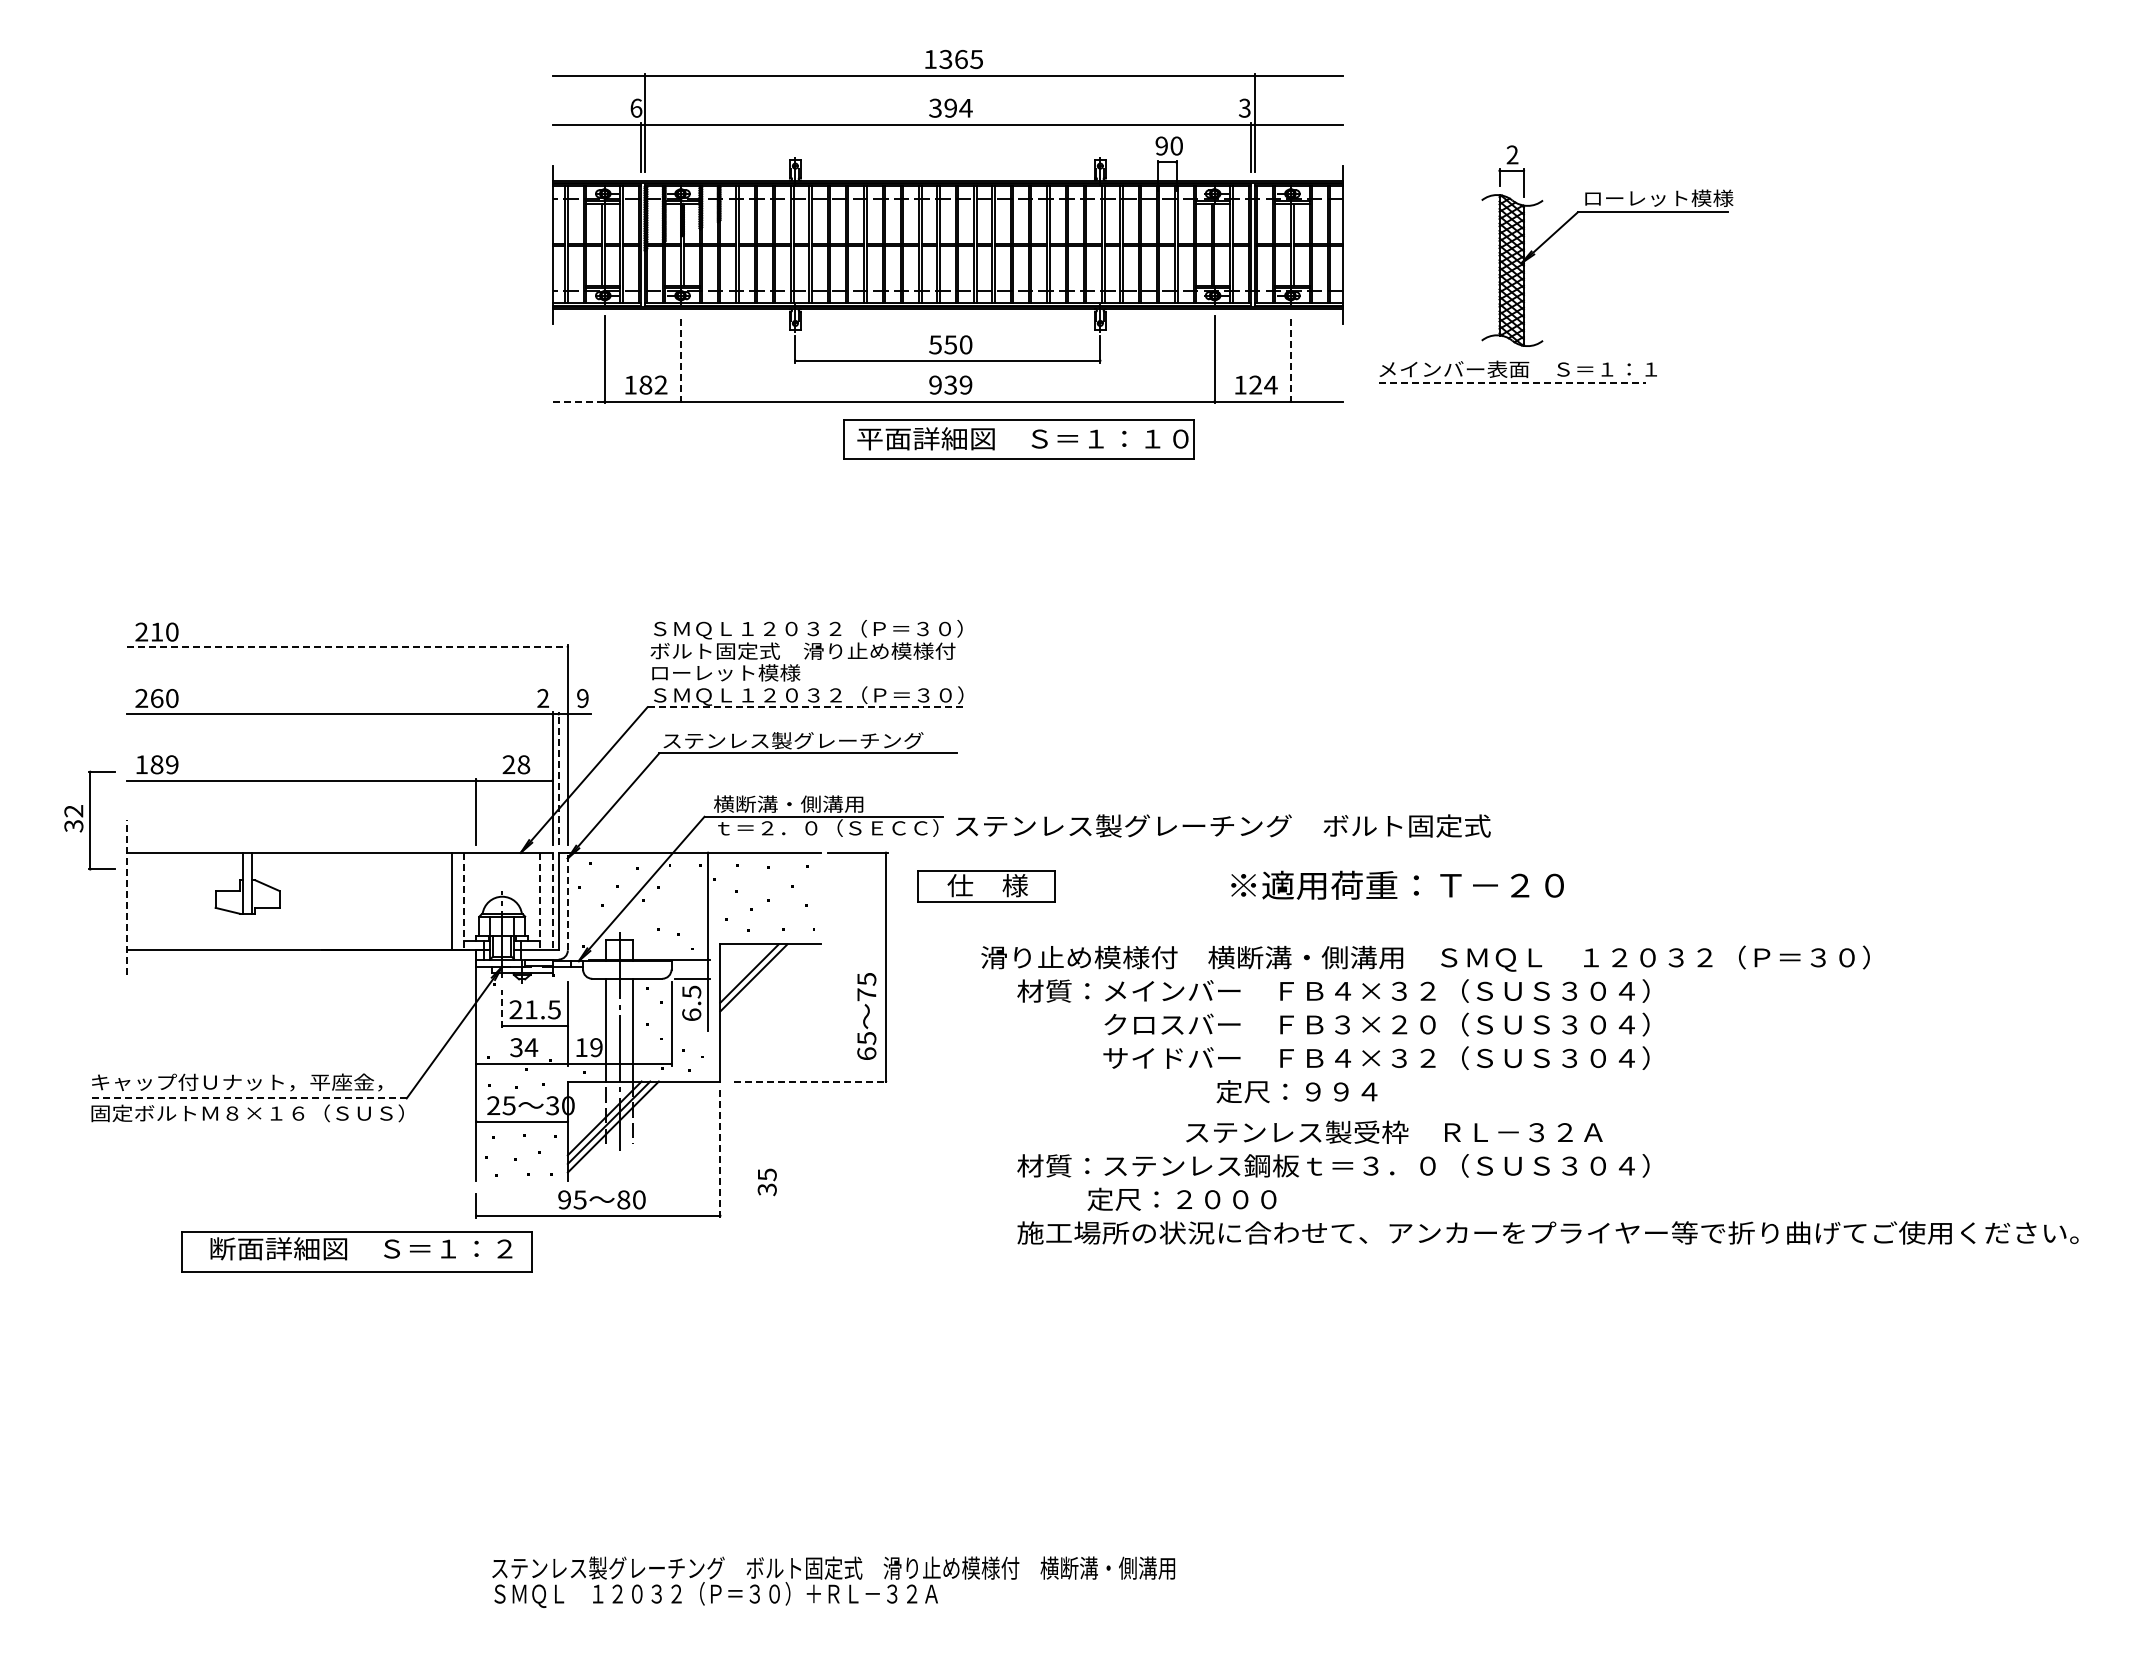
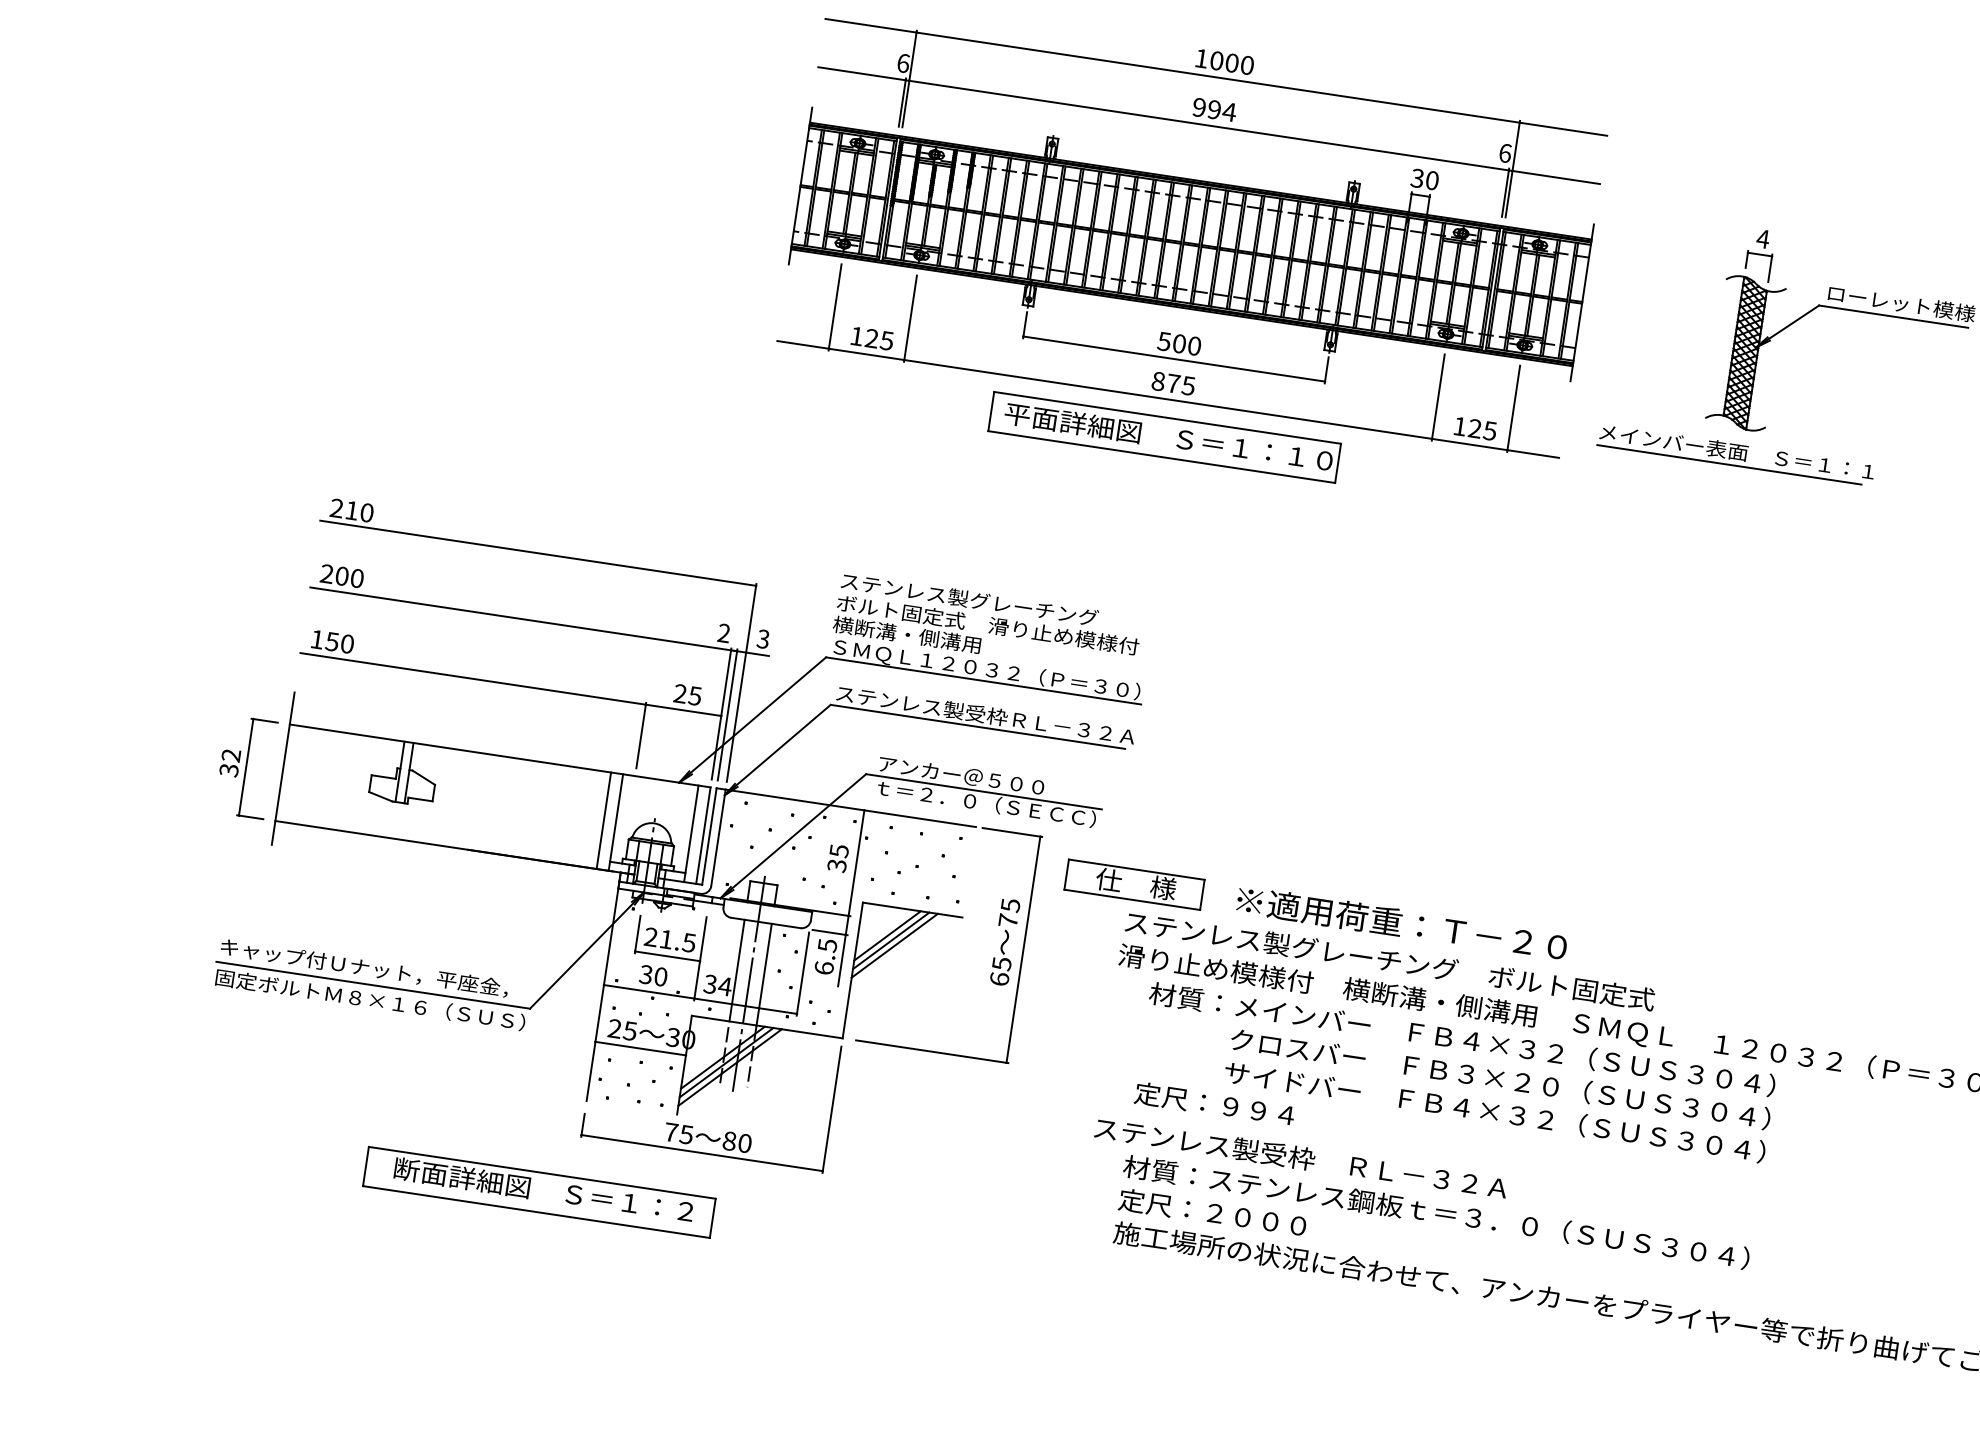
text: (961, 58) -> (1232, 62), 1365 -> 1000
text: (1244, 107) -> (1505, 152), 3 -> 6
text: (935, 108) -> (1199, 107), 394 -> 994
text: (1161, 145) -> (1417, 177), 90 -> 30
text: (1512, 154) -> (1763, 238), 2 -> 4
text: (950, 344) -> (1179, 343), 550 -> 500
line: (681, 359) -> (910, 318), dashed -> solid
line: (1290, 359) -> (1513, 408), dashed -> solid
line: (1512, 383) -> (1729, 465), dashed -> solid
text: (653, 384) -> (879, 339), 182 -> 125
text: (950, 384) -> (1173, 383), 939 -> 875
text: (1270, 384) -> (1489, 430), 124 -> 125
line: (579, 401) -> (803, 344), dashed -> solid
part: (1018, 439) -> (1164, 437), moved
text: (806, 629) -> (994, 604), ＳＭＱＬ１２０３２（Ｐ＝３０） -> ステンレス製グレーチング
line: (348, 646) -> (539, 553), dashed -> solid
text: (724, 672) -> (907, 634), ローレット模様 -> 横断溝・側溝用
text: (156, 698) -> (341, 576), 260 -> 200
text: (582, 698) -> (762, 639), 9 -> 3
line: (807, 707) -> (984, 681), dashed -> solid
text: (879, 740) -> (1050, 724), ステンレス製グレーチング -> ステンレス製受枠ＲＬ－３２Ａ
text: (164, 764) -> (339, 642), 189 -> 150
text: (523, 764) -> (694, 695), 28 -> 25
line: (558, 778) -> (727, 714), dashed -> solid
text: (798, 803) -> (961, 774), 横断溝・側溝用 -> アンカー＠５００
part: (89, 820) -> (245, 767), moved
text: (1223, 825) -> (1390, 960), moved
text: (1397, 884) -> (1402, 922), moved
line: (127, 897) -> (283, 768), dashed -> solid
line: (464, 901) -> (616, 822), dashed -> solid
line: (540, 901) -> (691, 833), dashed -> solid
line: (552, 901) -> (703, 835), dashed -> solid
line: (567, 901) -> (718, 837), dashed -> solid
line: (758, 982) -> (895, 946), added
line: (502, 1009) -> (637, 934), dashed -> solid
text: (866, 1016) -> (1004, 942), moved
text: (531, 1047) -> (660, 976), 34 -> 30
text: (589, 1047) -> (718, 985), 19 -> 34
line: (810, 1081) -> (931, 1051), dashed -> solid
text: (1296, 1091) -> (1214, 1103), moved
line: (248, 1098) -> (373, 985), dashed -> solid
text: (1394, 1131) -> (1301, 1157), moved
line: (720, 1153) -> (832, 1109), dashed -> solid
text: (766, 1182) -> (837, 858), moved
text: (1181, 1198) -> (1212, 1211), moved
text: (564, 1199) -> (671, 1132), 95 -> 75
part: (356, 1251) -> (538, 1192), moved

